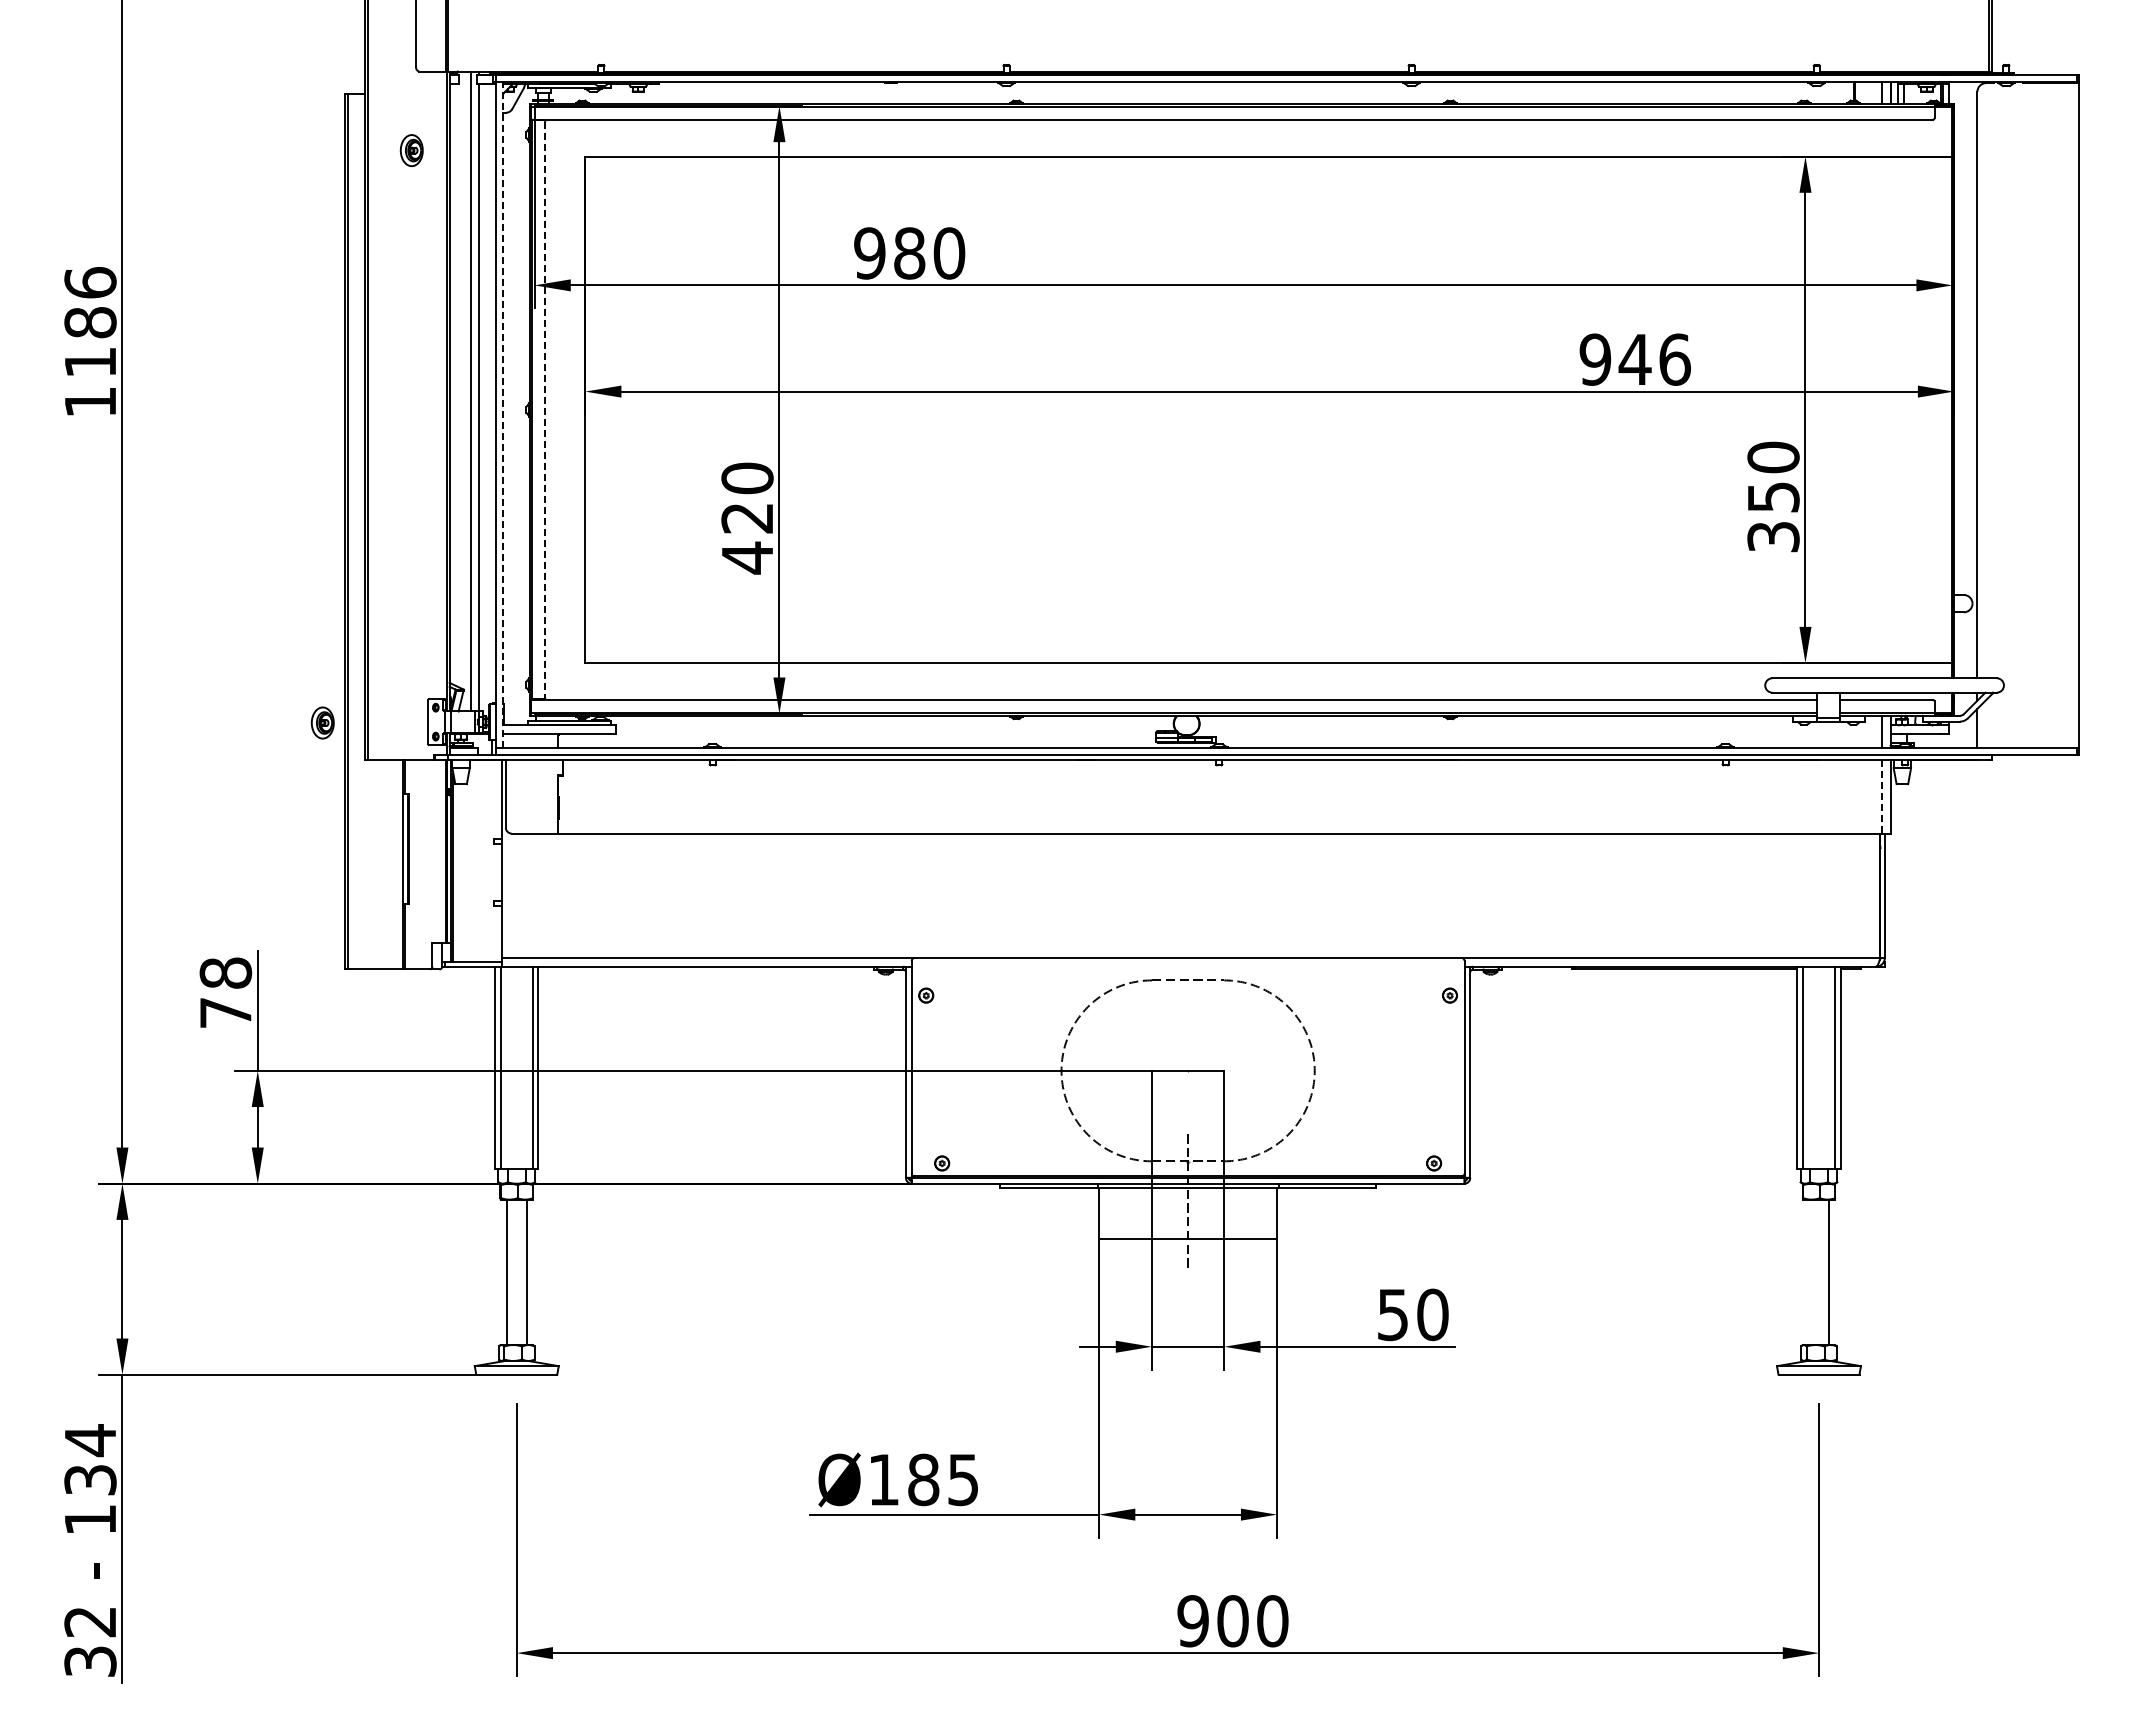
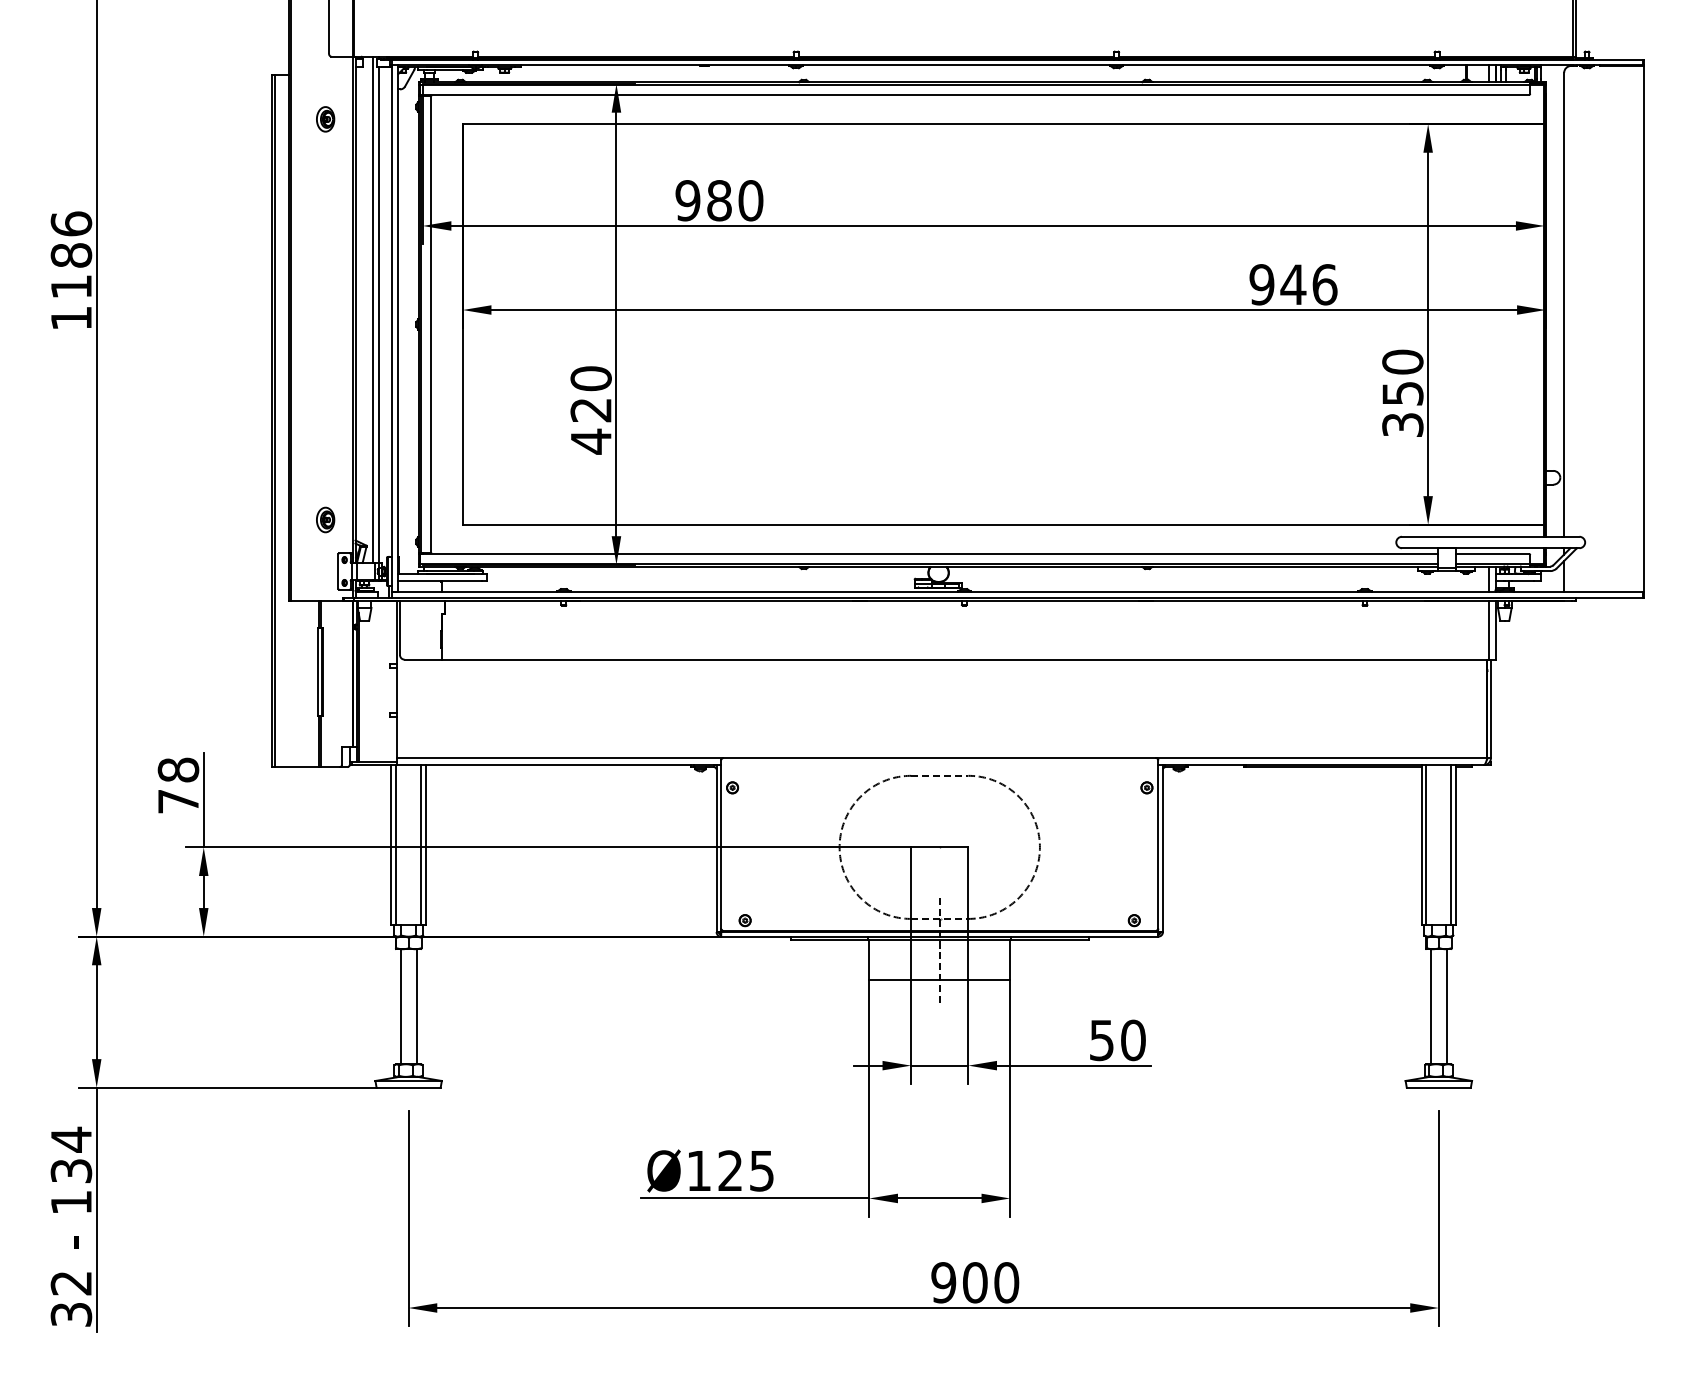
line: (545, 409) -> (431, 324), dashed -> solid
line: (503, 415) -> (398, 328), dashed -> solid
part: (322, 722) -> (325, 519), moved
line: (1881, 797) -> (1488, 631), dashed -> solid
line: (1808, 1272) -> (1430, 1006), added
text: (923, 1479) -> (730, 1170), Ø185 -> Ø125

